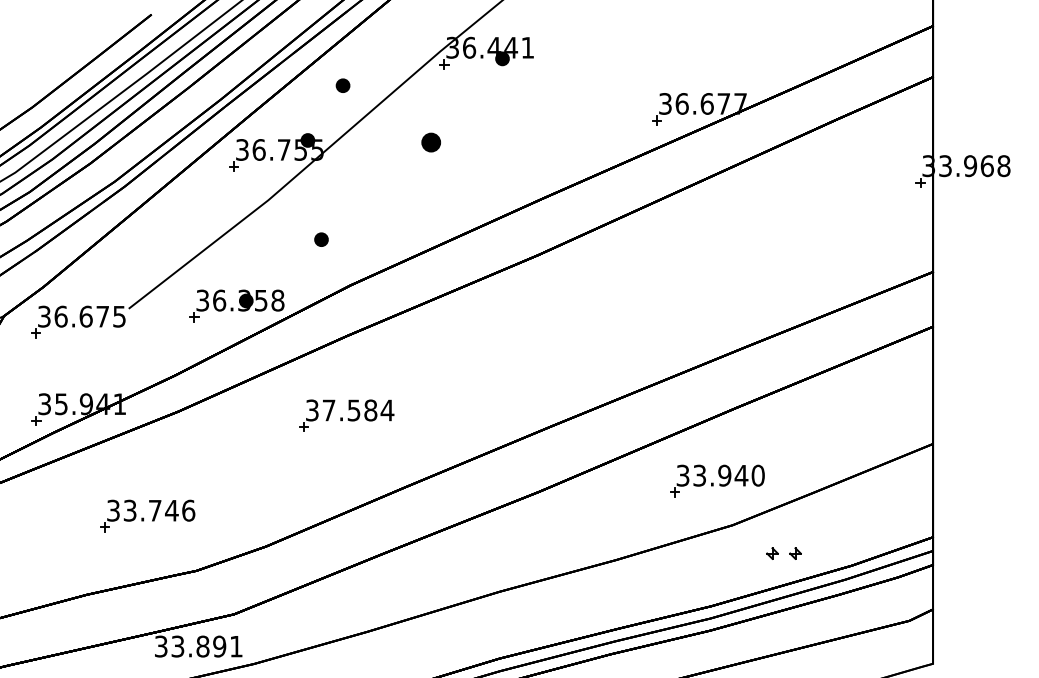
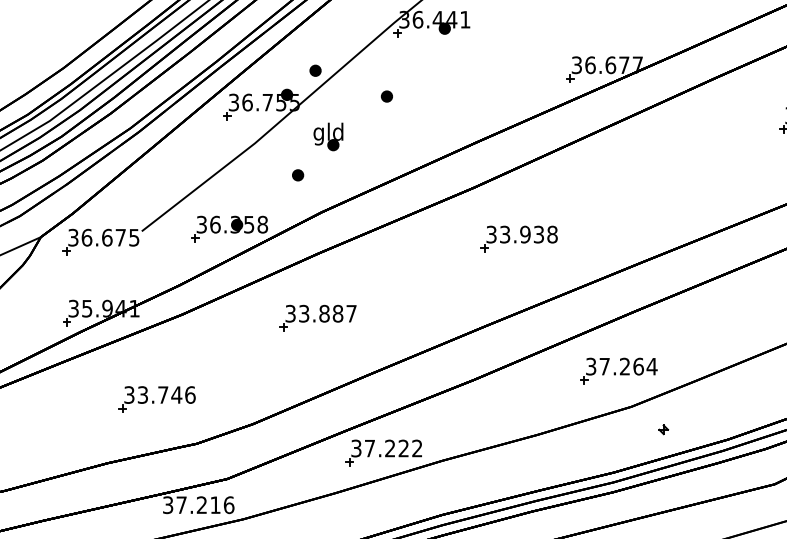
part: (342, 85) -> (315, 70), moved
part: (430, 142) -> (386, 96), size x0.71
part: (358, 191) -> (328, 136), added
part: (594, 317) -> (519, 238), added
text: (358, 410) -> (328, 313), 37.584 -> 33.887
text: (729, 475) -> (628, 366), 33.940 -> 37.264
part: (795, 553) -> (682, 429), removed
part: (427, 581) -> (384, 452), added
text: (207, 646) -> (205, 505), 33.891 -> 37.216

